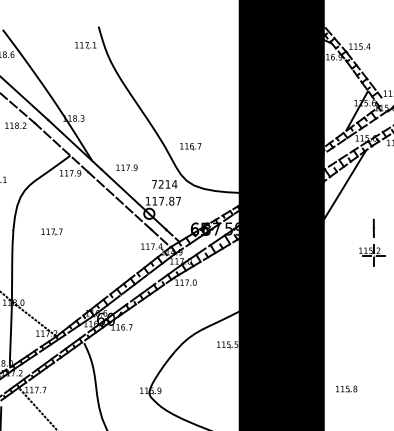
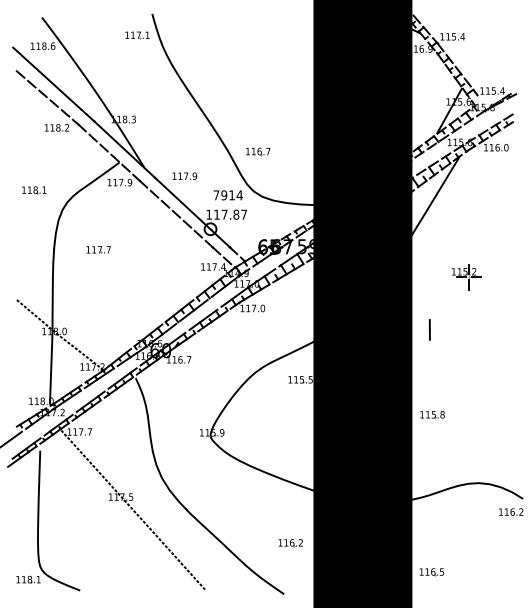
text: (161, 184) -> (224, 195), 7214 -> 7914
line: (373, 227) -> (429, 329), moved
part: (346, 388) -> (432, 414), moved

